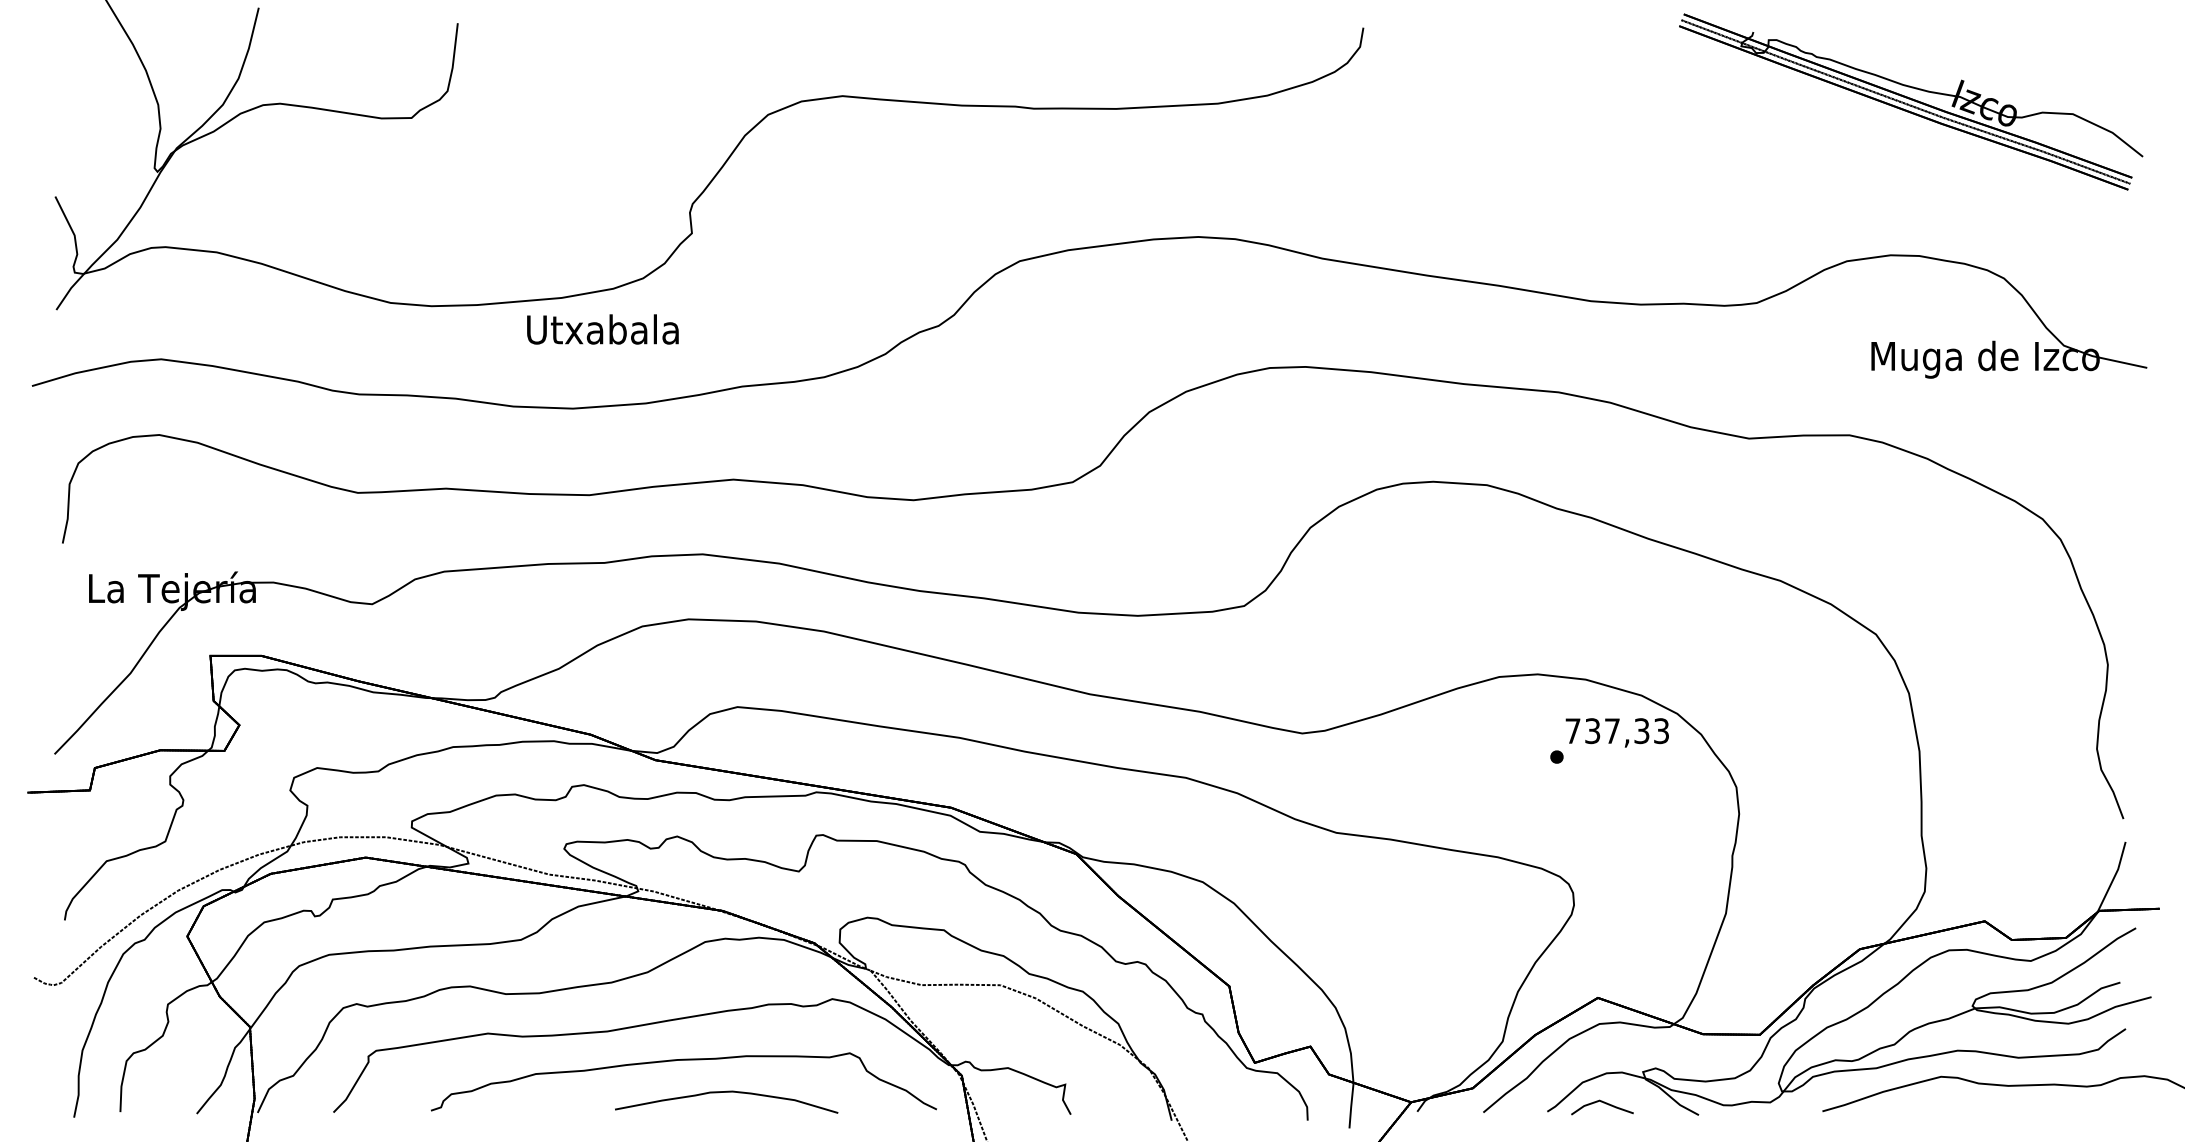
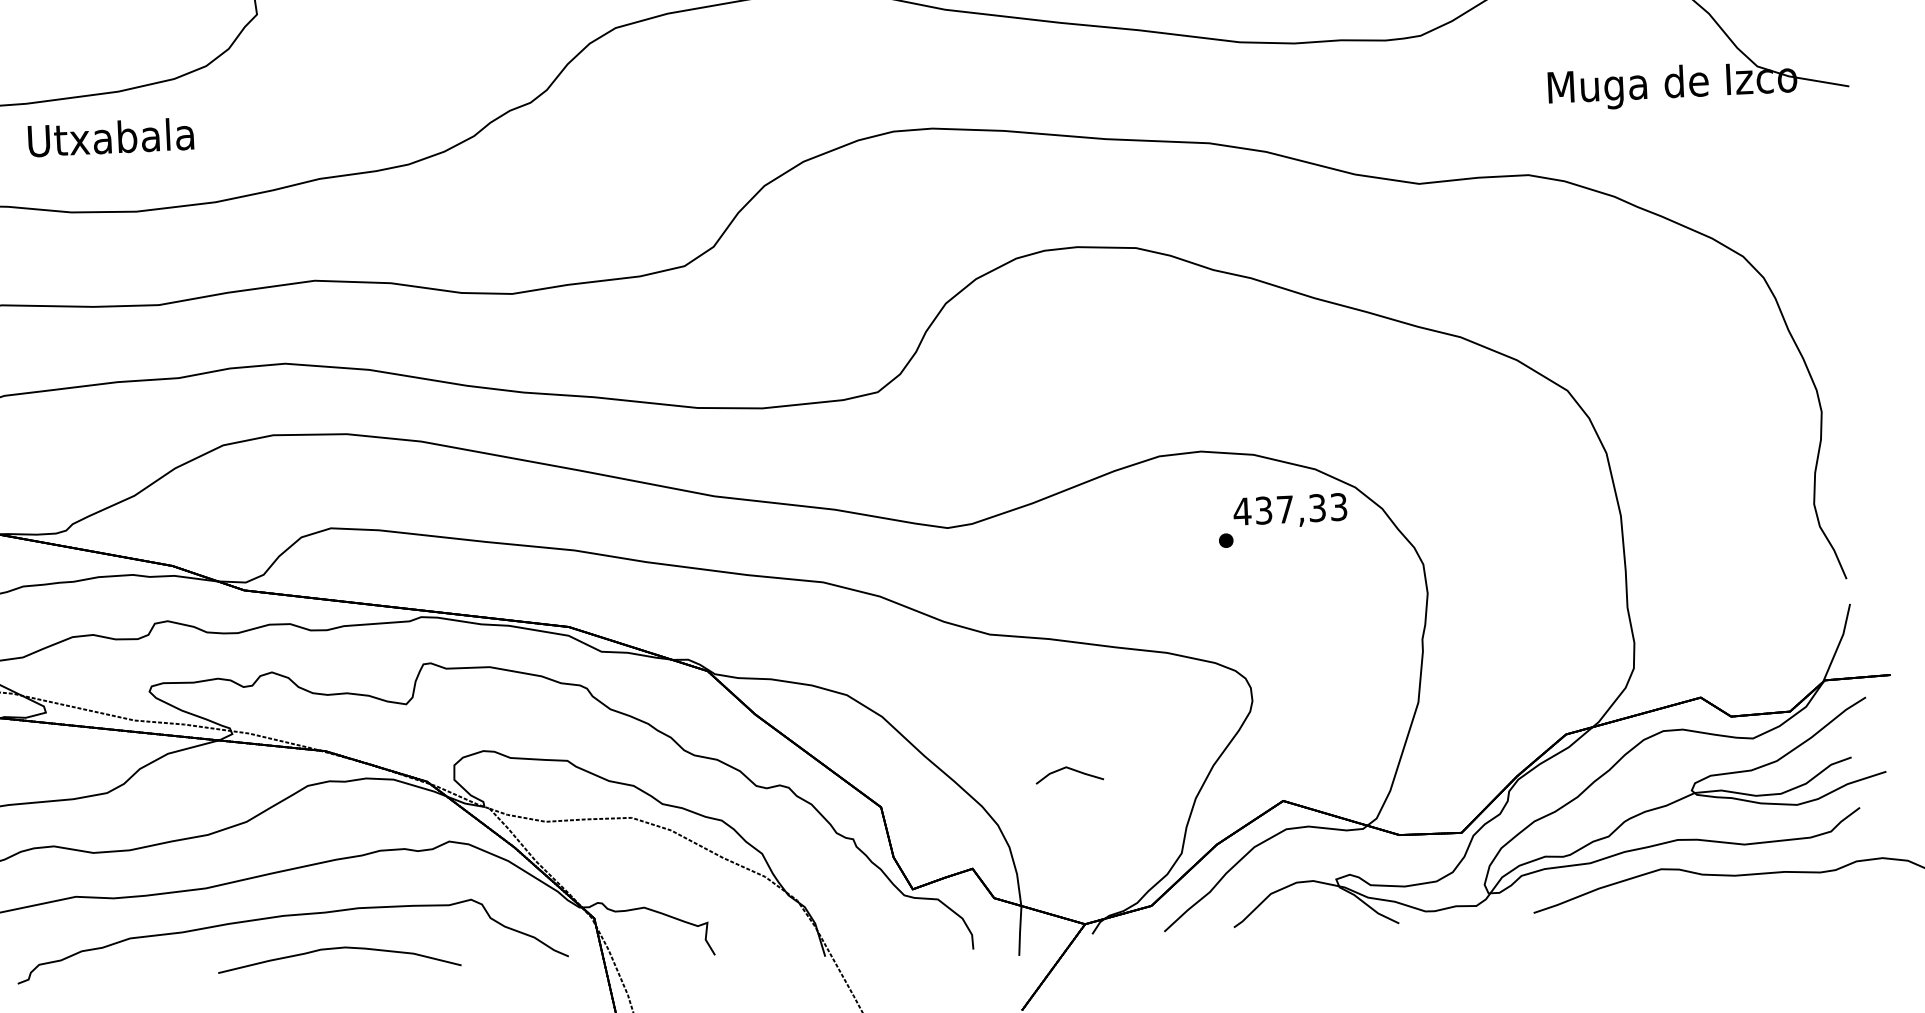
text: (602, 329) -> (110, 137), moved
text: (1572, 730) -> (1241, 510), 737,33 -> 437,33
line: (1603, 1103) -> (1070, 770), moved

